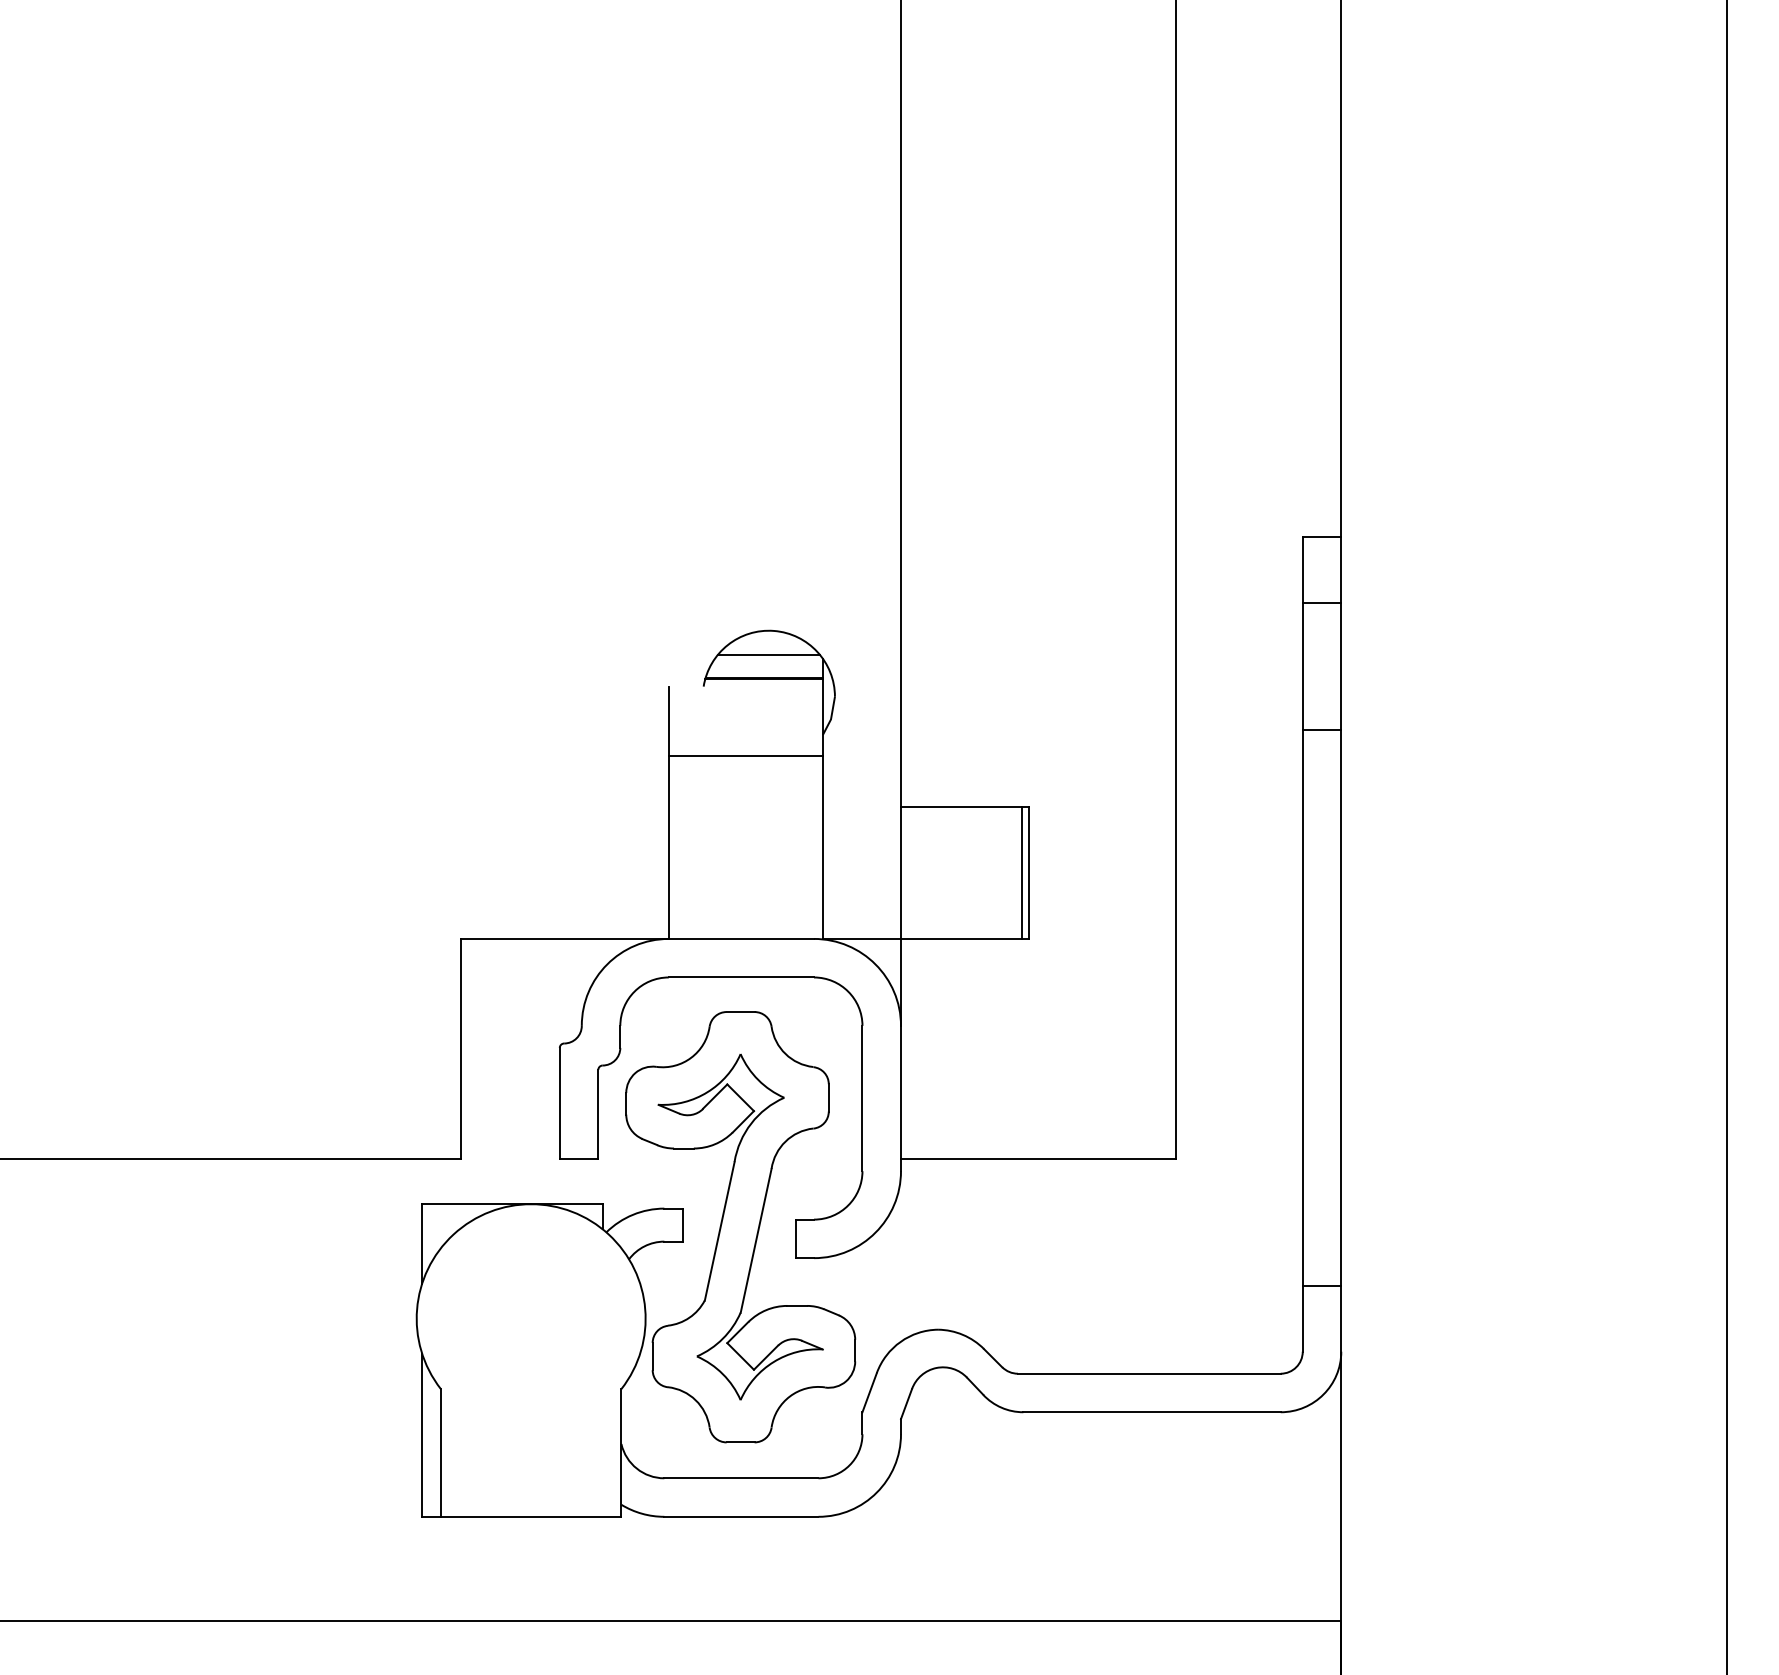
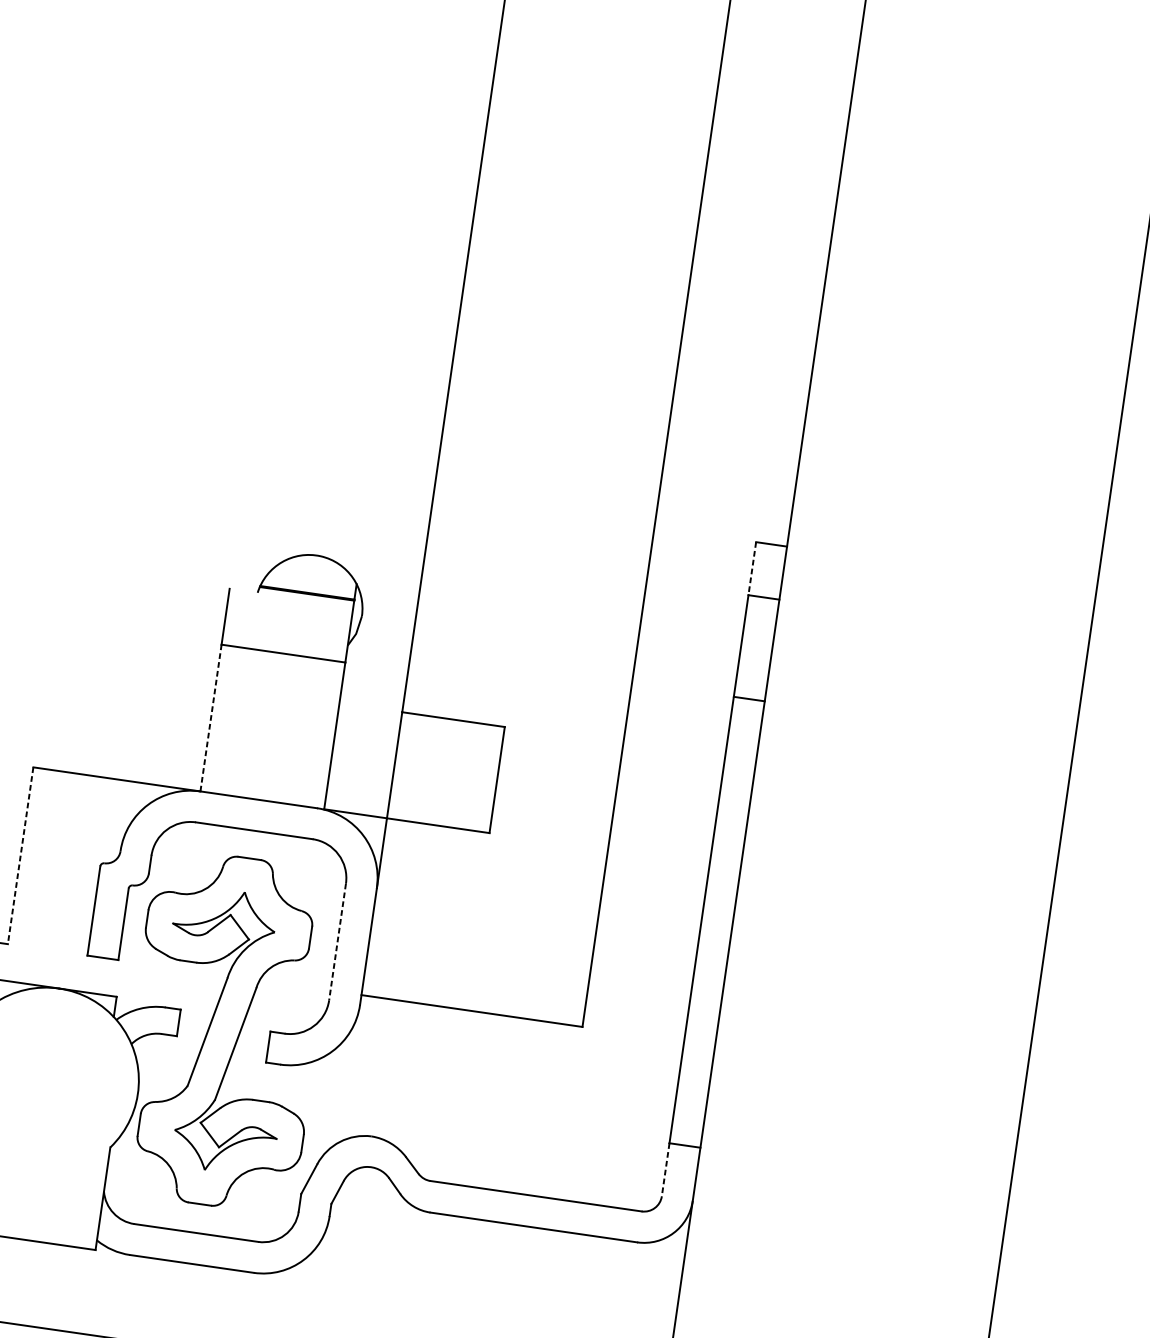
line: (1302, 570) -> (752, 568), solid -> dashed
line: (768, 655) -> (313, 575), removed
line: (668, 847) -> (210, 717), solid -> dashed
line: (1022, 872) -> (492, 779), removed
line: (460, 1049) -> (20, 856), solid -> dashed
line: (862, 1098) -> (337, 941), solid -> dashed
line: (1302, 1319) -> (665, 1170), solid -> dashed

